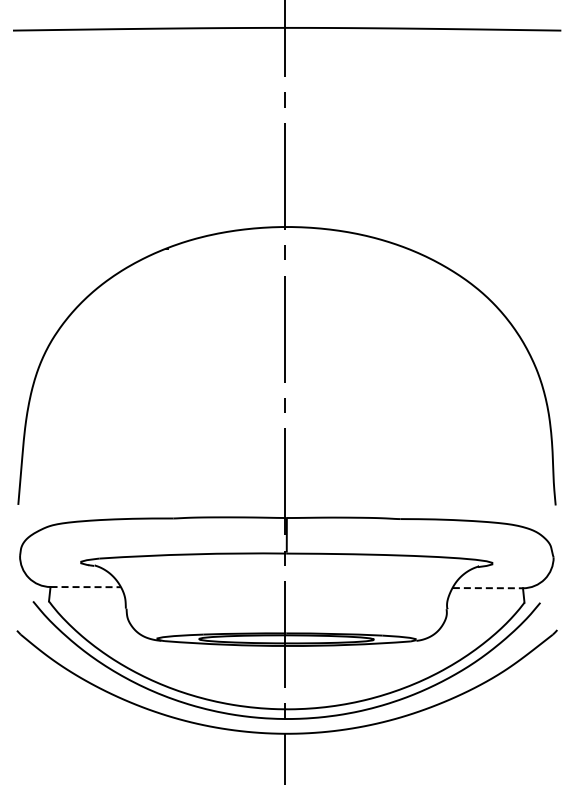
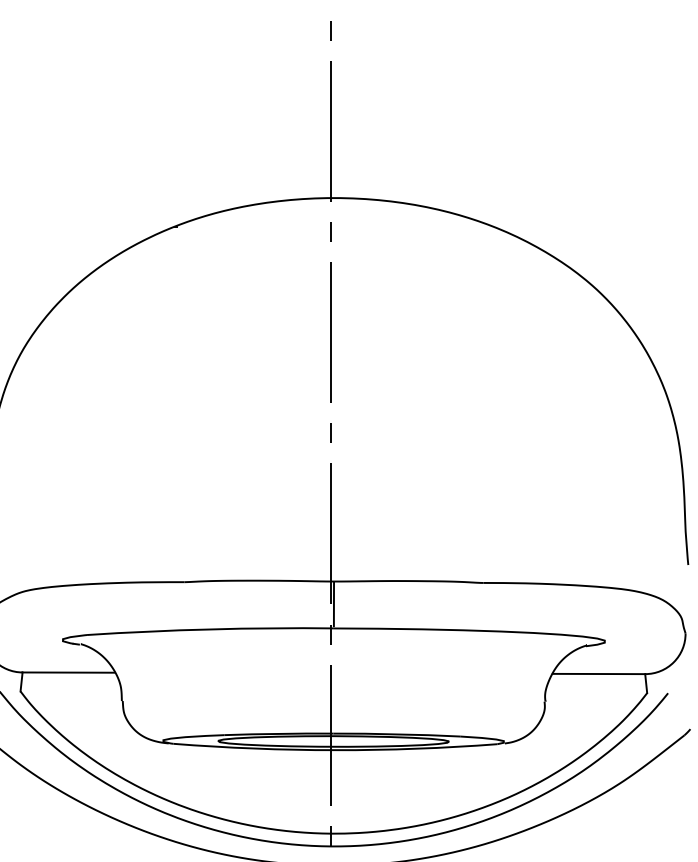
line: (86, 587) -> (69, 673), dashed -> solid
line: (488, 588) -> (599, 674), dashed -> solid

